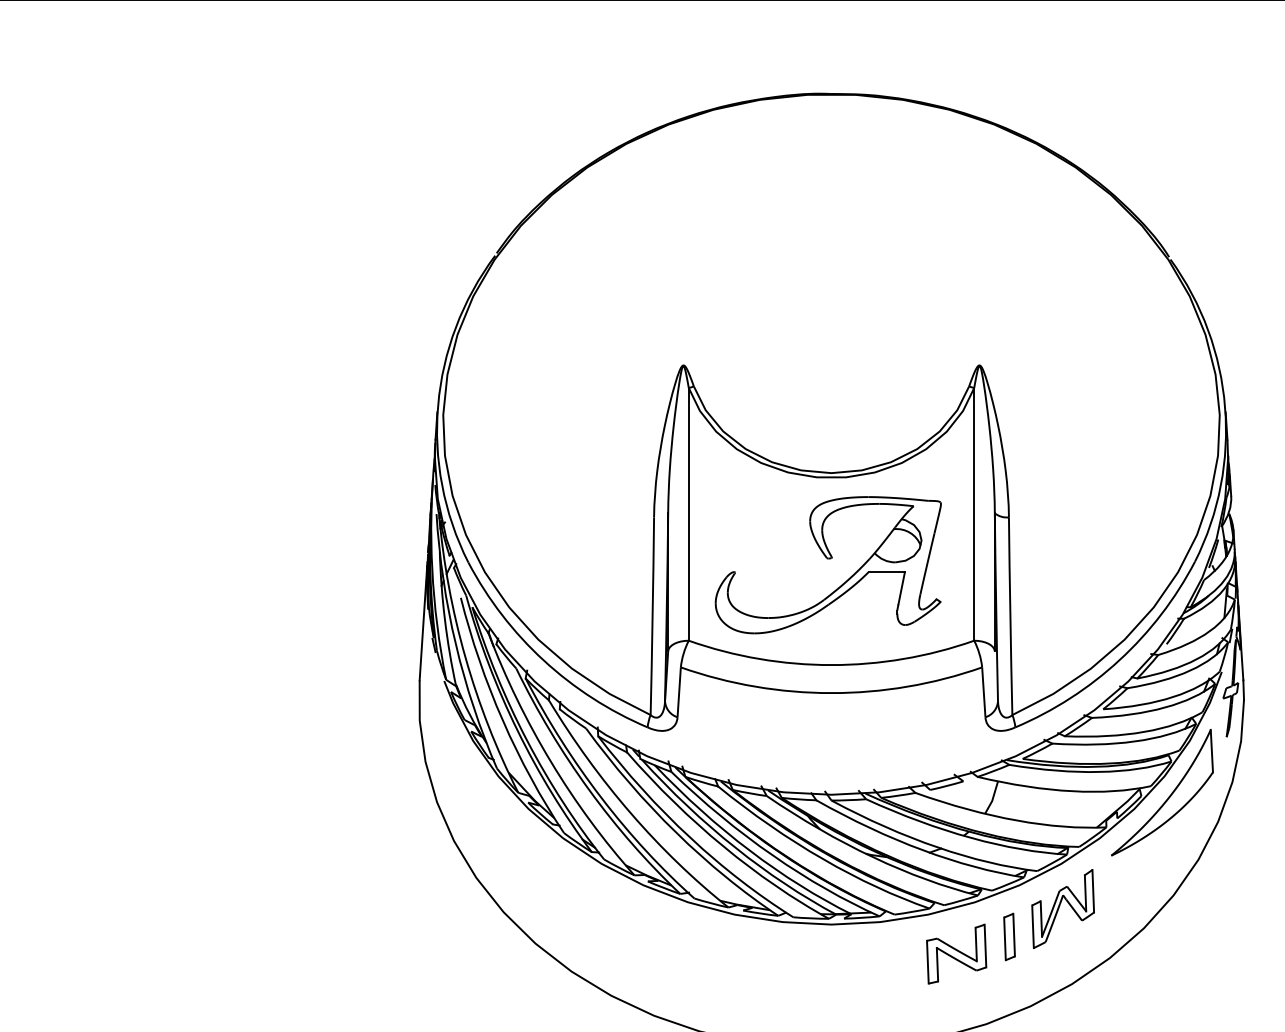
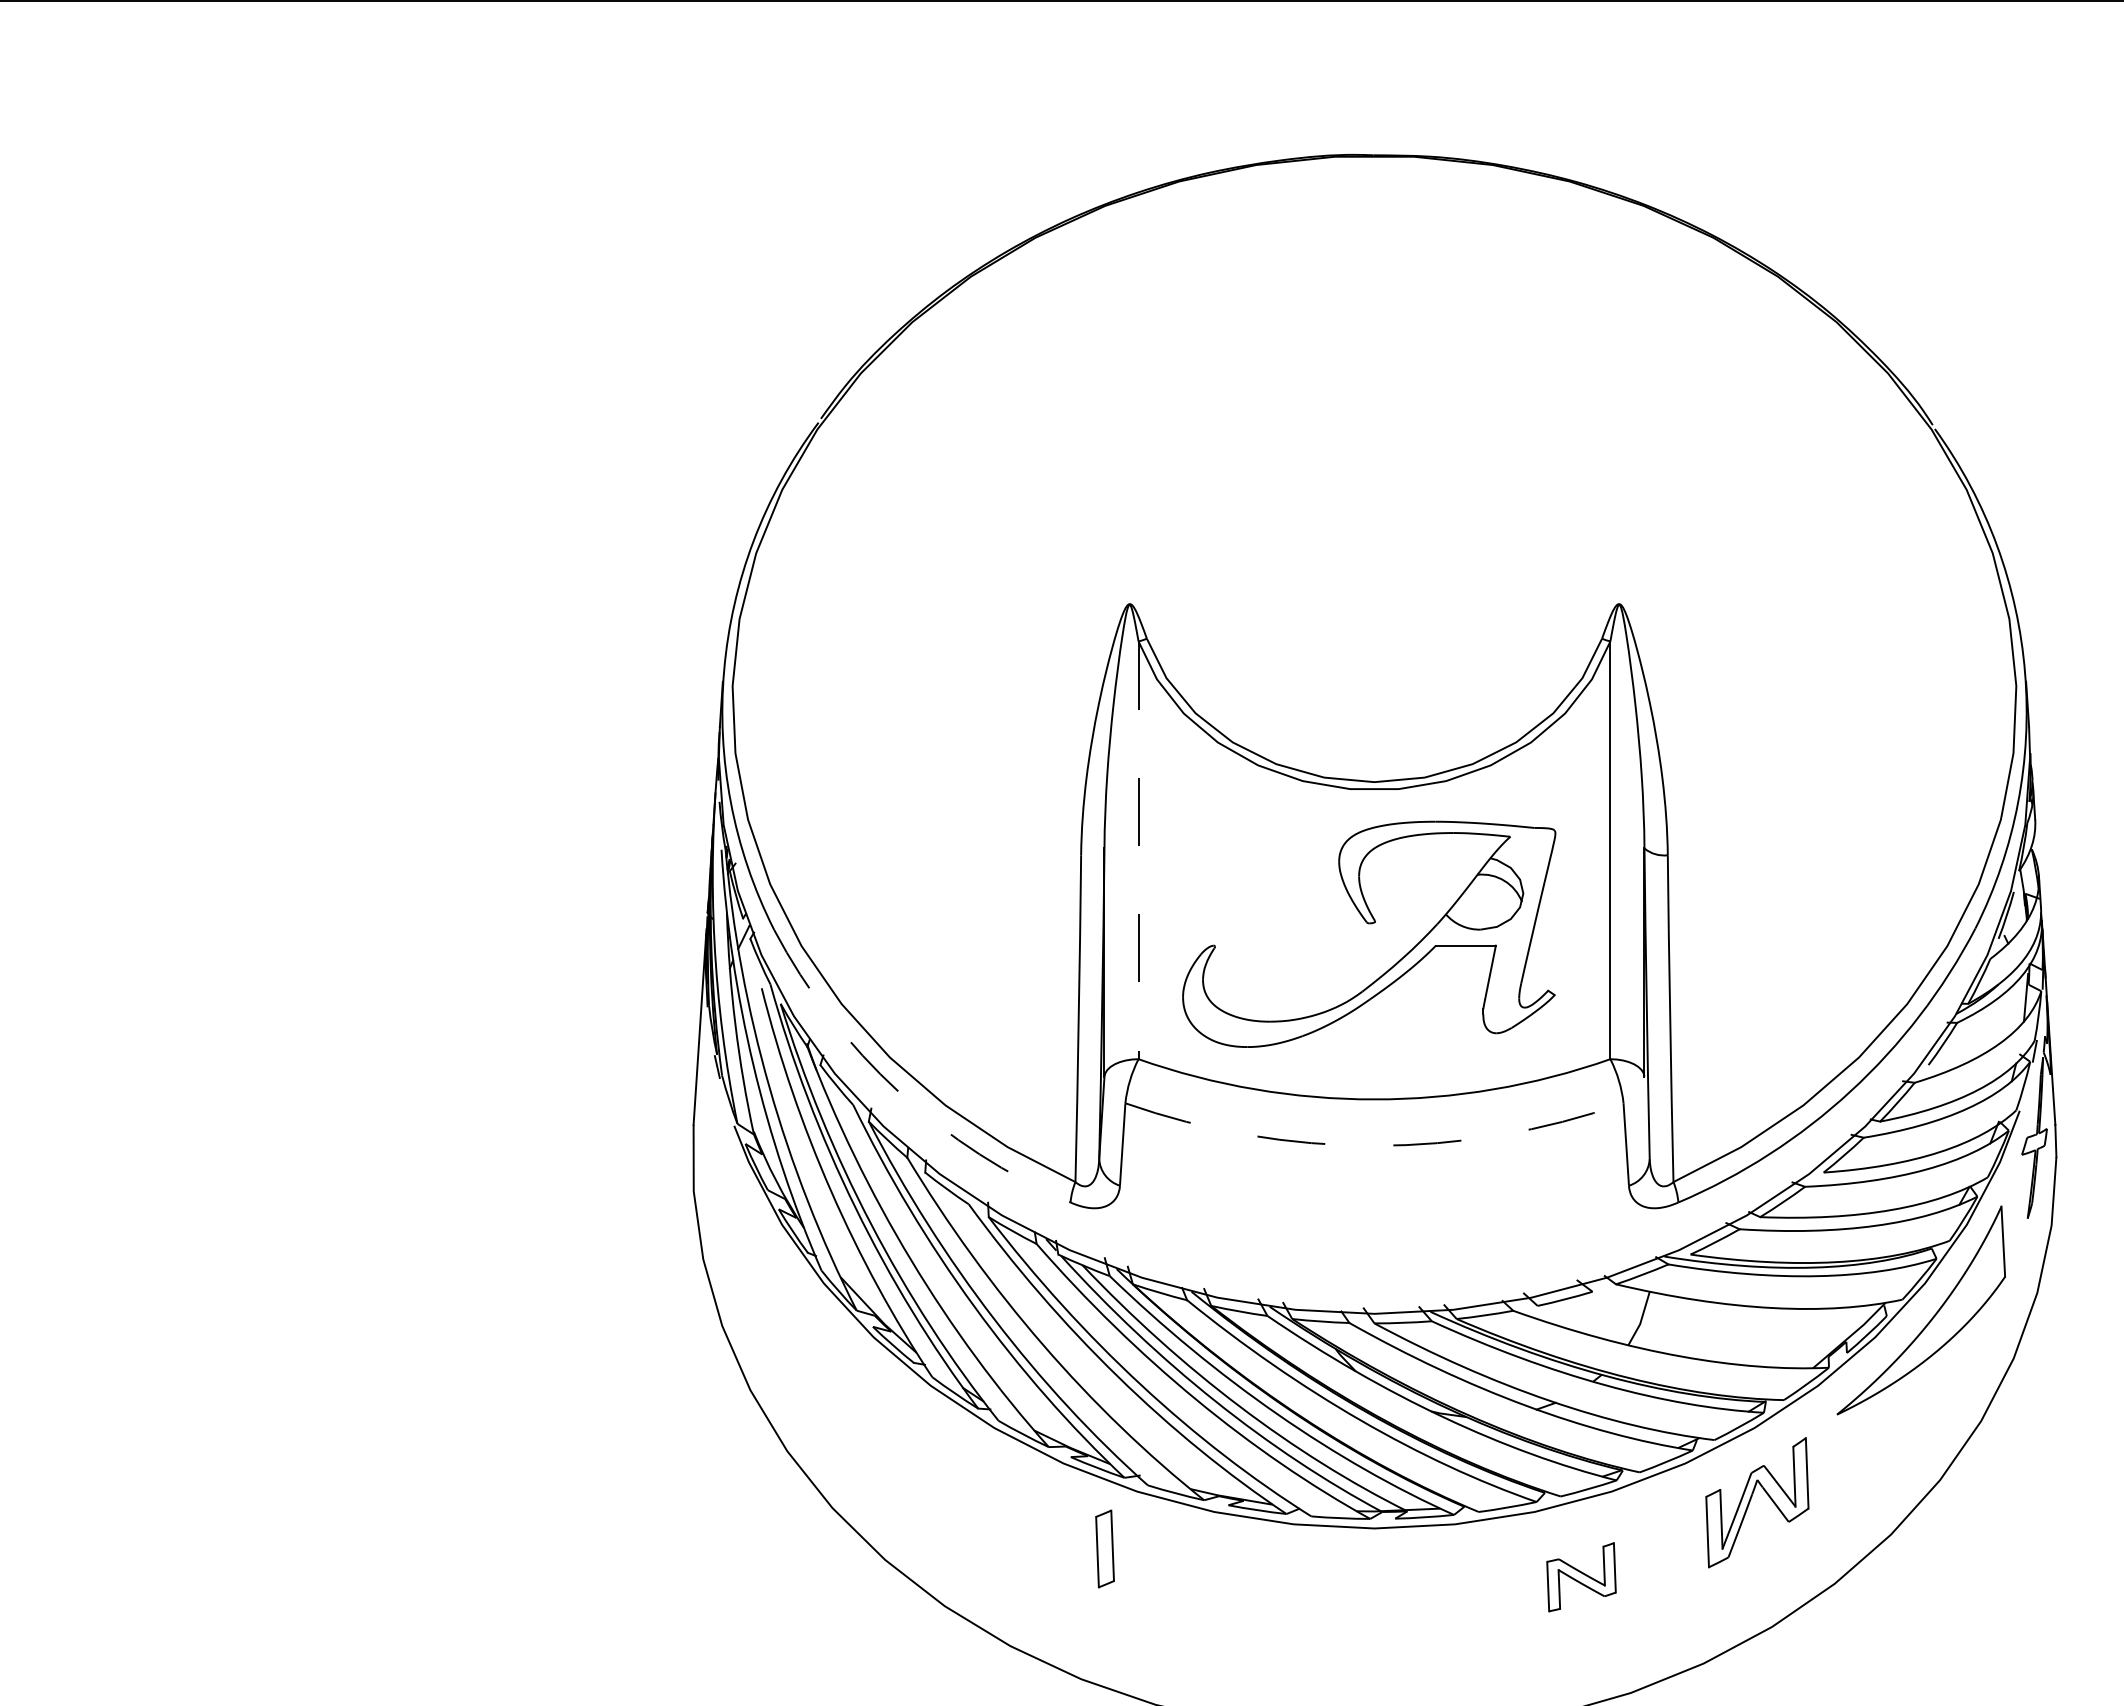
line: (688, 514) -> (1138, 850), solid -> dashed
arc: (543, 660) -> (898, 1091), solid -> dashed
arc: (831, 693) -> (1374, 1146), solid -> dashed
part: (1009, 936) -> (1104, 1548), moved
part: (956, 953) -> (1581, 1576), size x0.7

